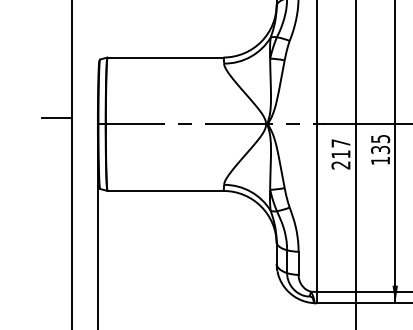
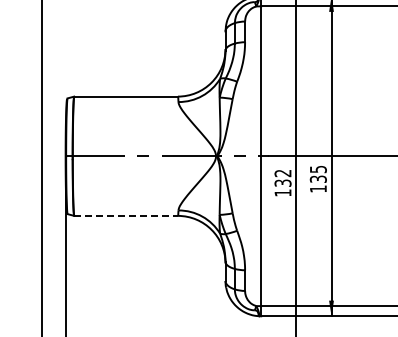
line: (57, 117) -> (29, 150), removed
text: (340, 153) -> (282, 182), 217 -> 132
line: (165, 190) -> (126, 215), solid -> dashed

